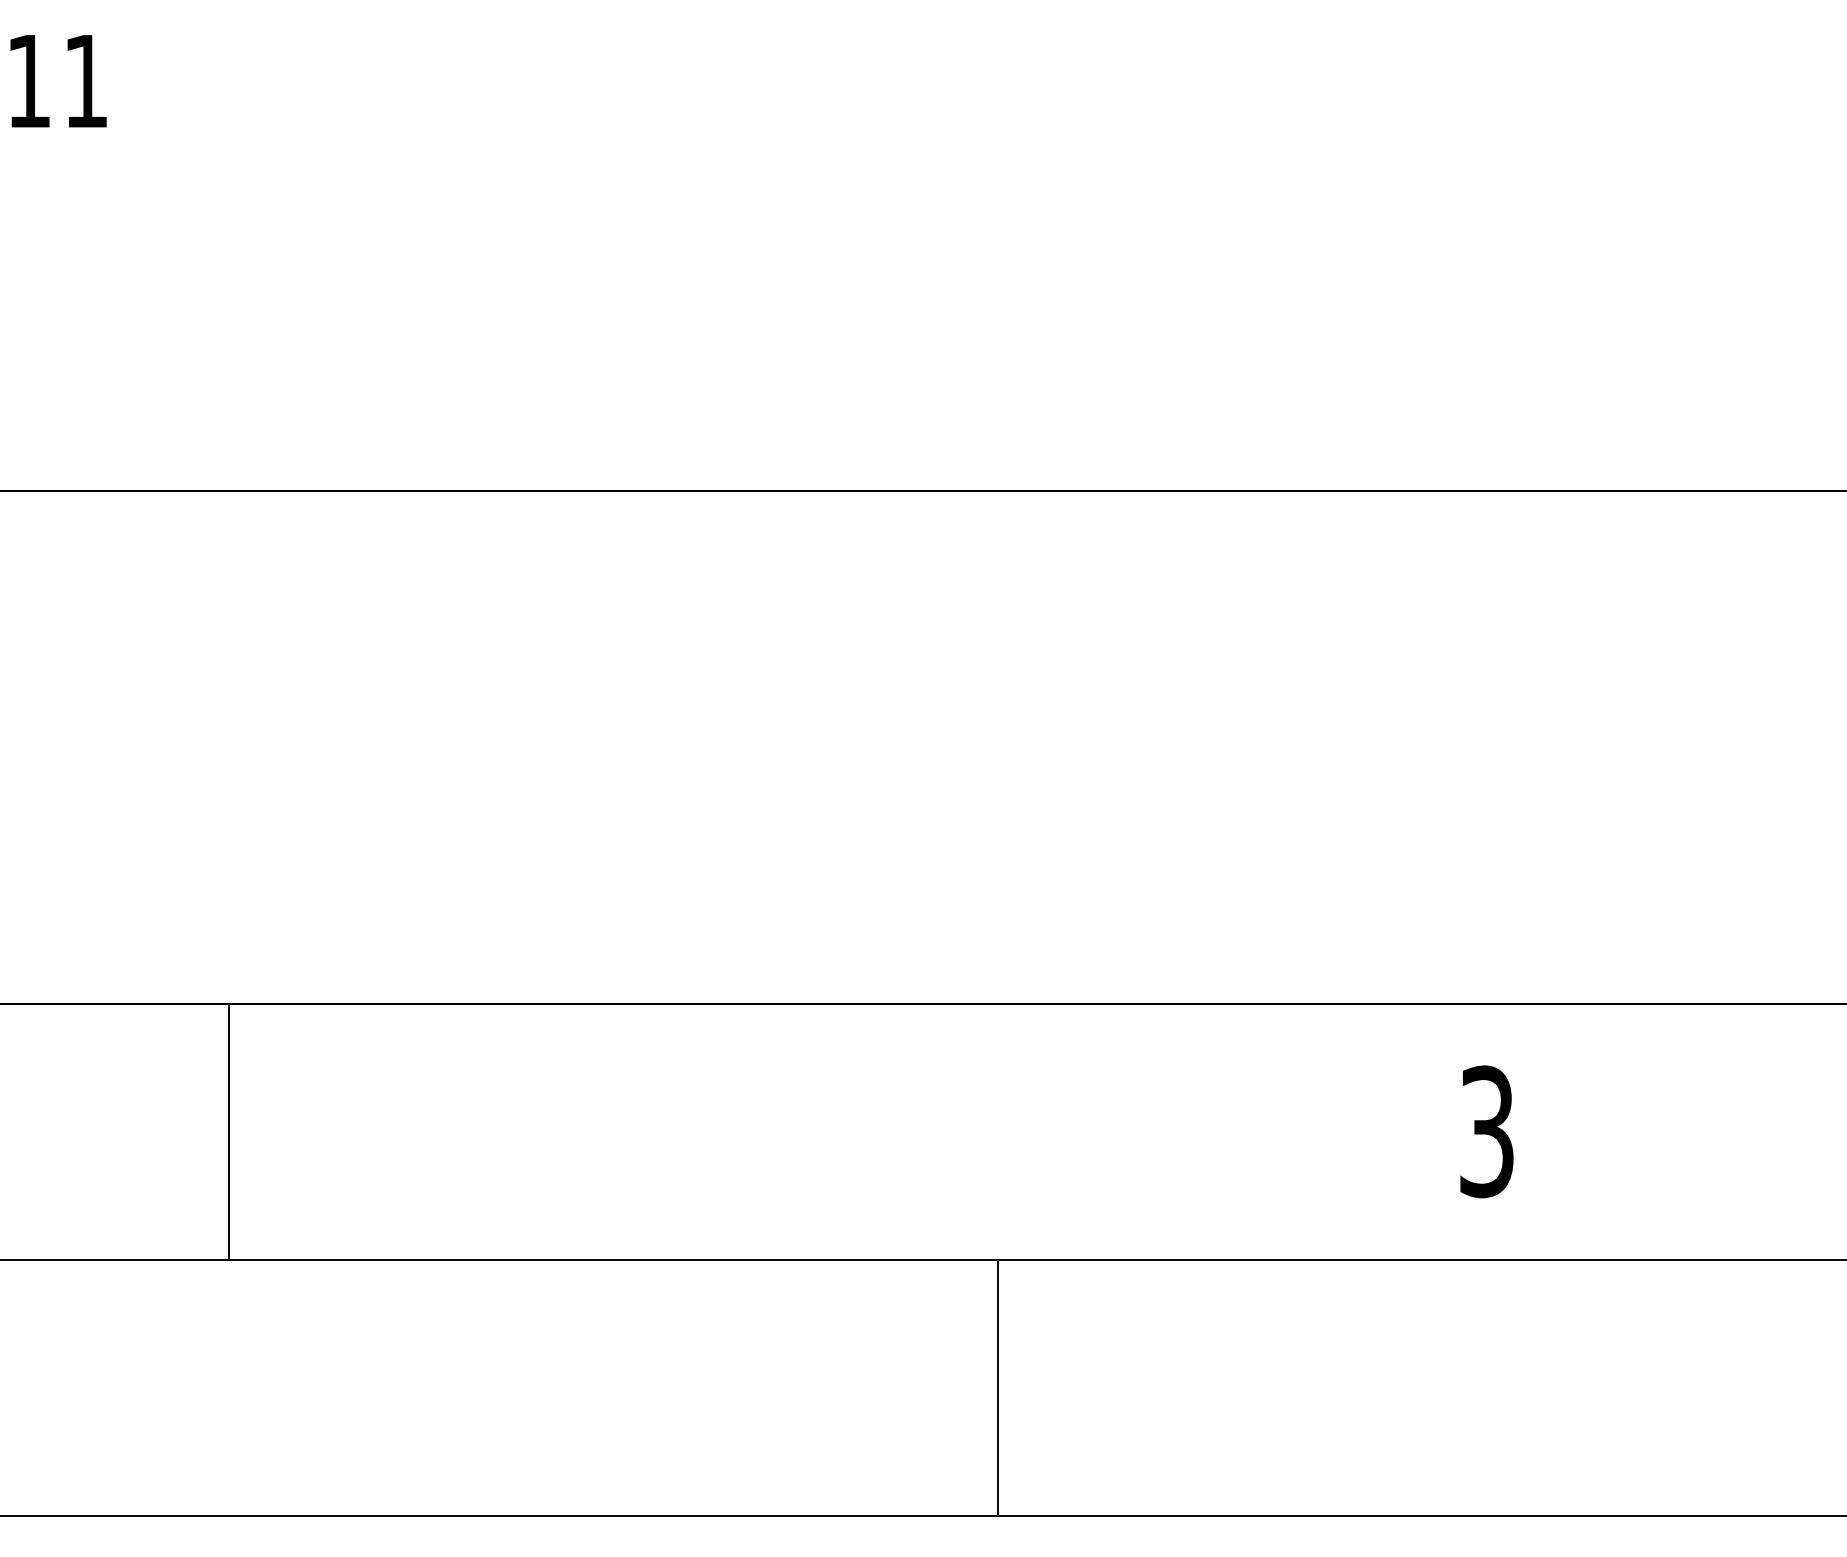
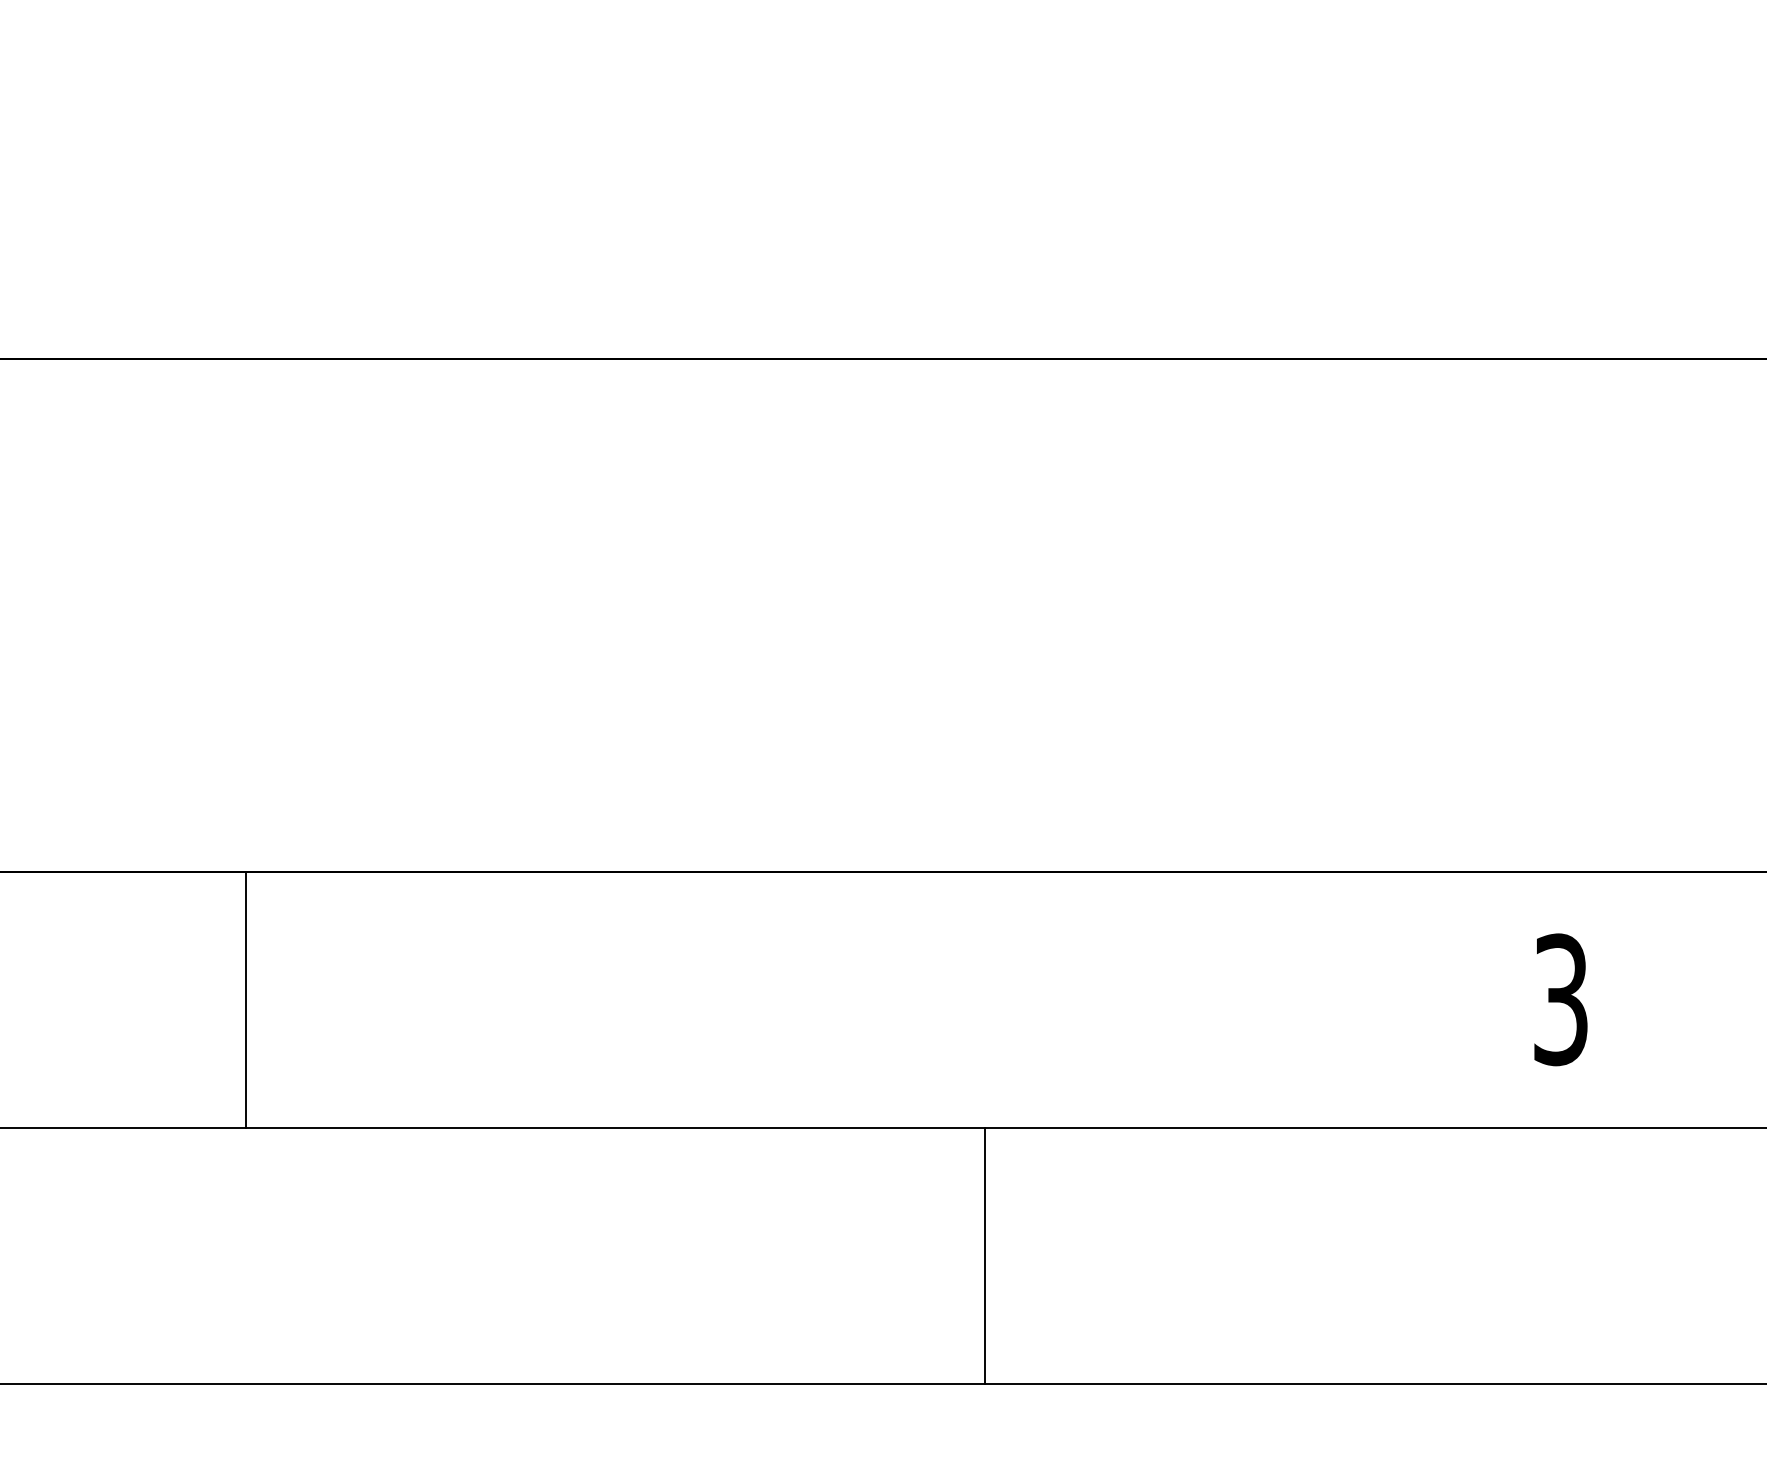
line: (228, 1131) -> (245, 999), moved
line: (997, 1387) -> (984, 1255), moved

